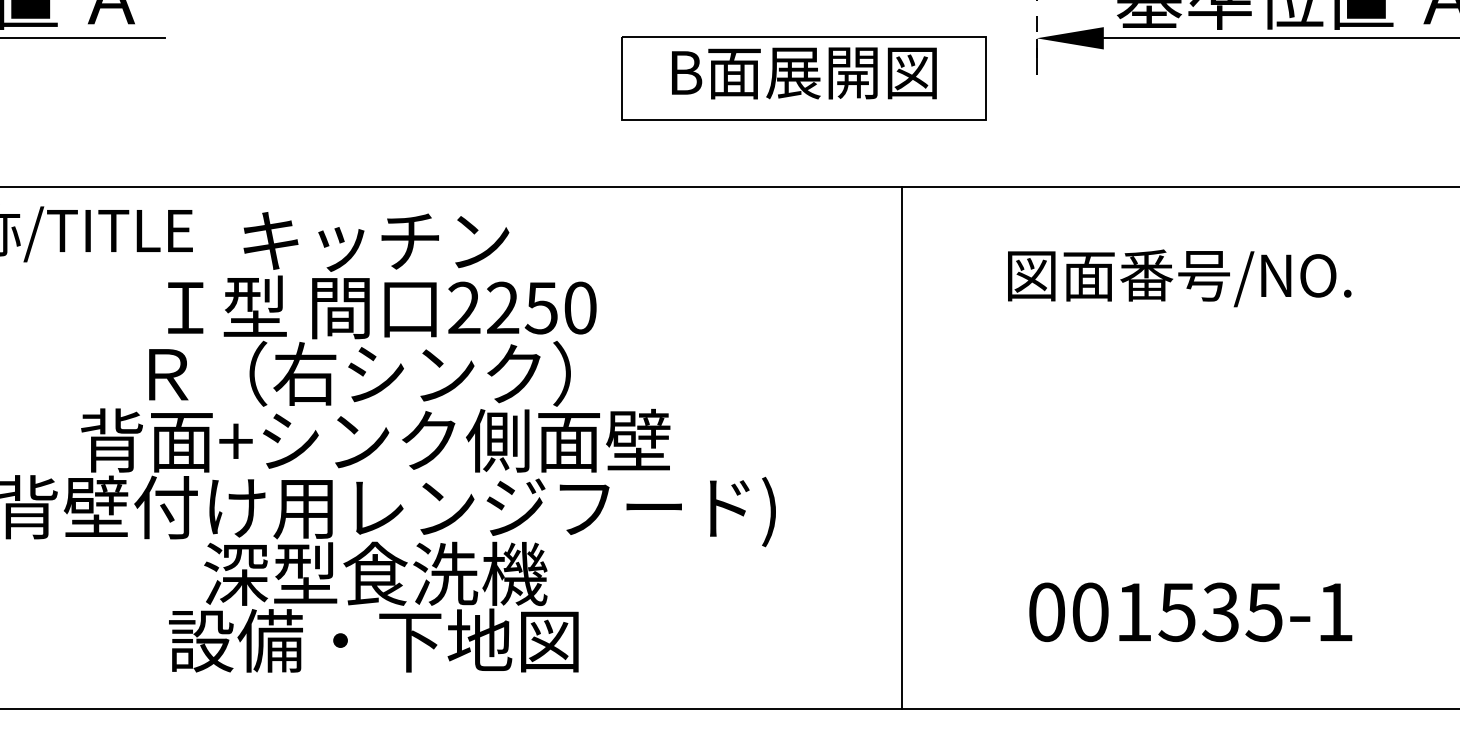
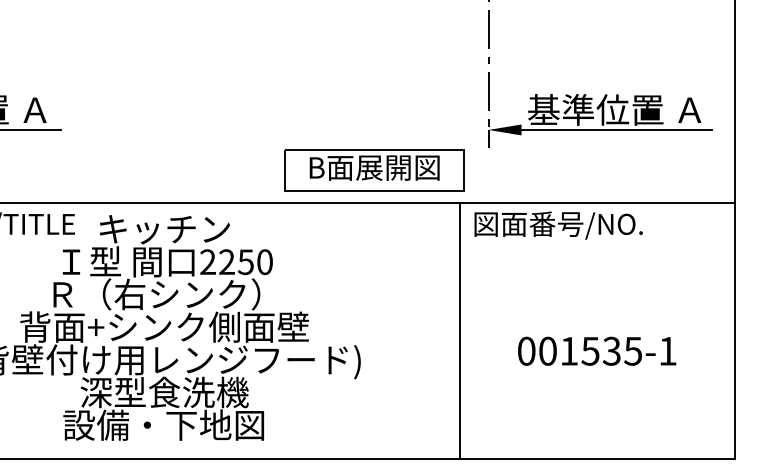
part: (803, 78) -> (374, 170), moved
text: (1179, 278) -> (558, 225), moved
line: (901, 447) -> (459, 330), moved
text: (1191, 610) -> (597, 350), moved

